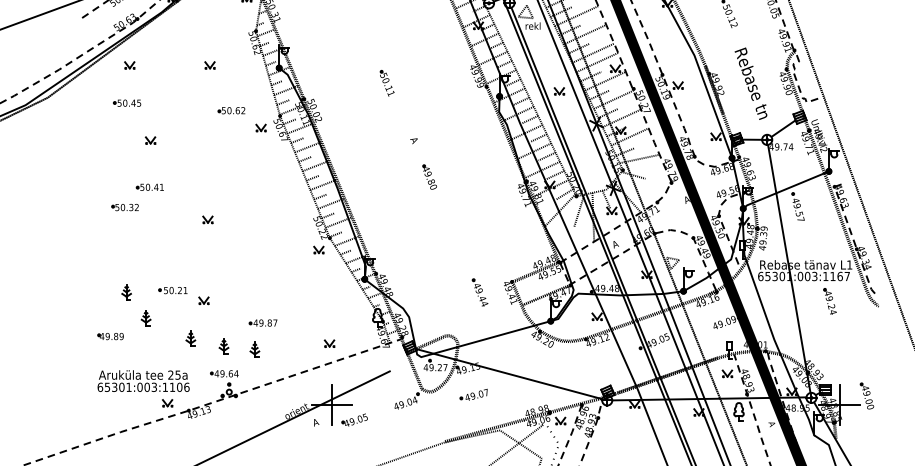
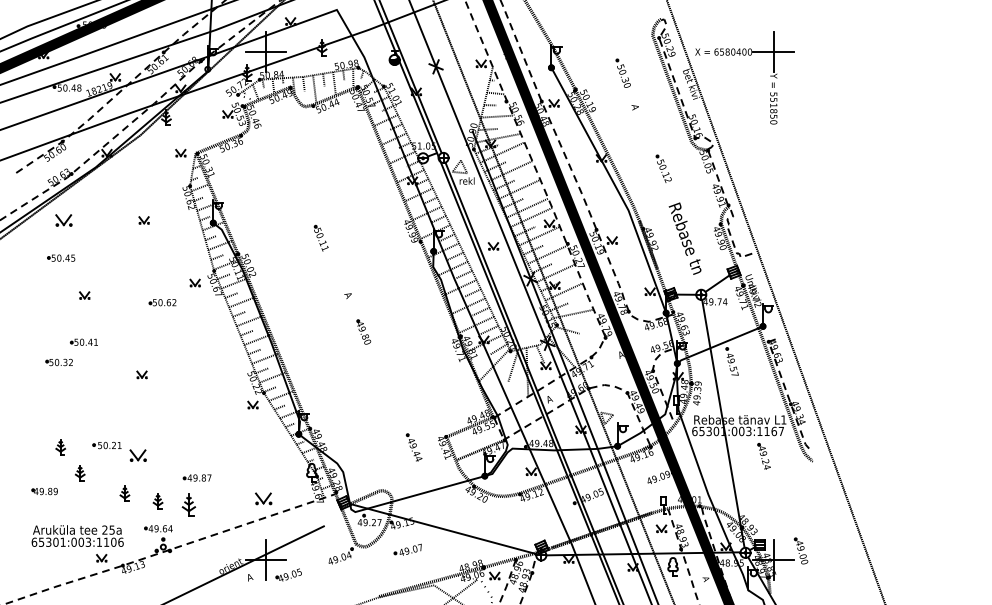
part: (129, 65) -> (63, 220), size x1.6
part: (231, 110) -> (162, 302), moved
part: (203, 300) -> (137, 455), size x1.6
part: (329, 343) -> (263, 498), size x1.6
part: (254, 349) -> (188, 504), size x1.4

